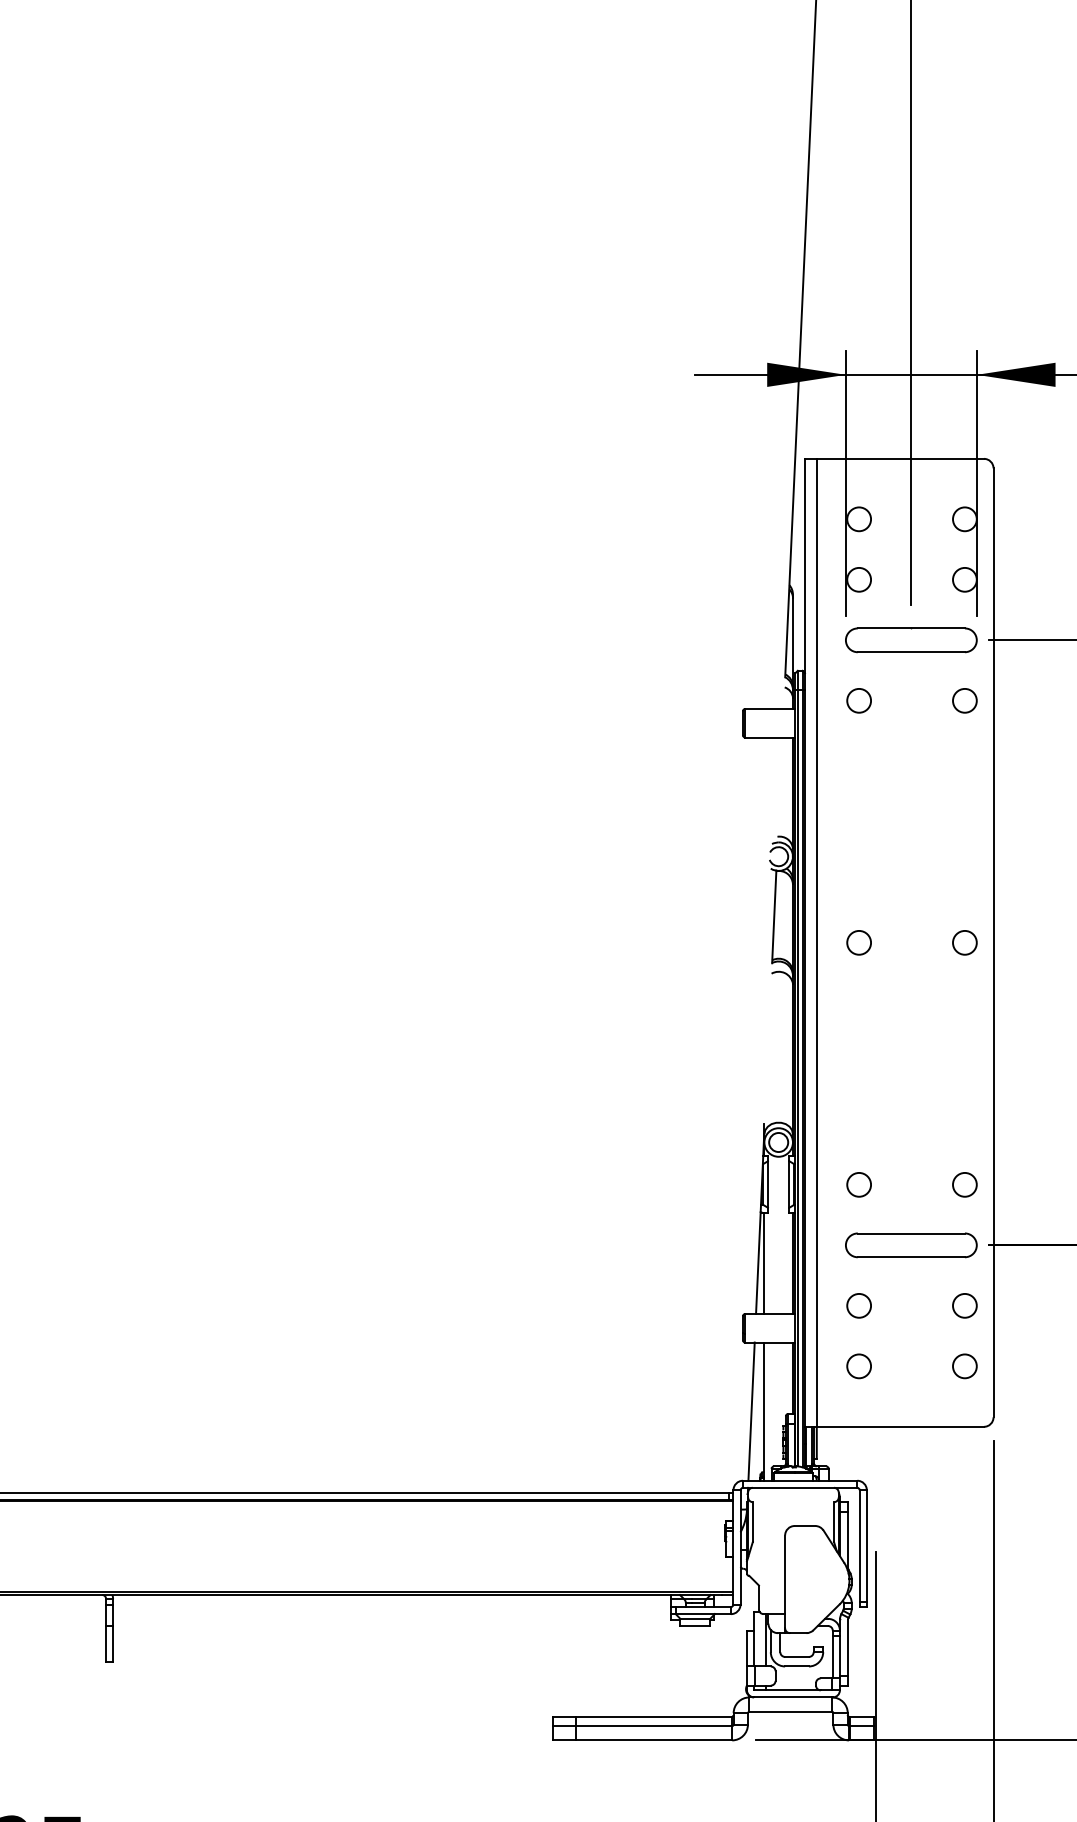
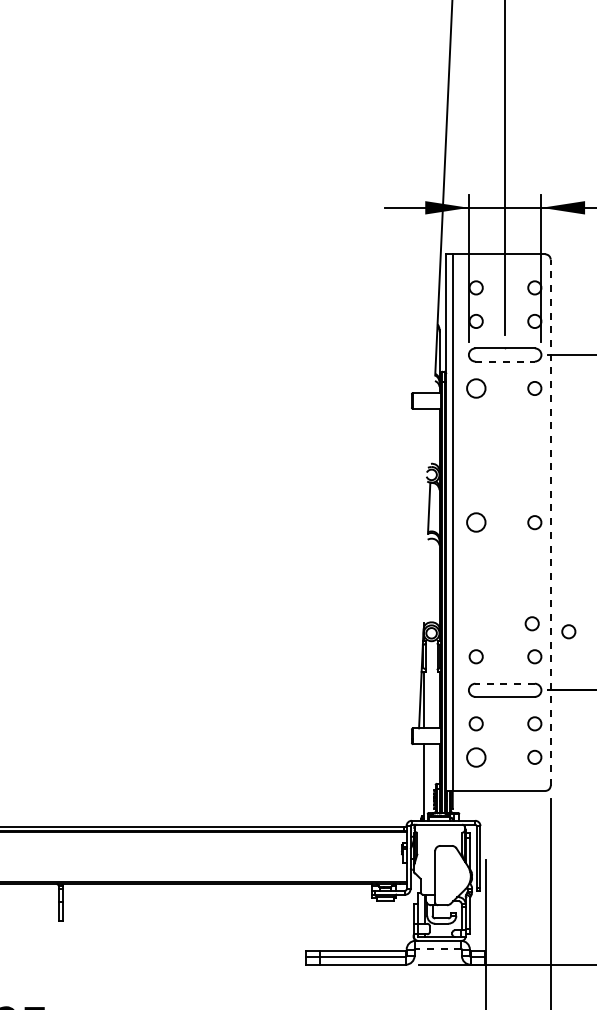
line: (911, 652) -> (505, 361), solid -> dashed
circle: (857, 700) -> (475, 388), size x1.4
circle: (857, 942) -> (475, 522), size x1.4
line: (993, 942) -> (550, 522), solid -> dashed
circle: (958, 1124) -> (531, 623), added
circle: (1025, 1139) -> (568, 631), added
line: (911, 1233) -> (505, 683), solid -> dashed
circle: (857, 1364) -> (475, 756), size x1.4
line: (751, 1411) -> (416, 782), removed
line: (791, 1711) -> (438, 948), solid -> dashed

